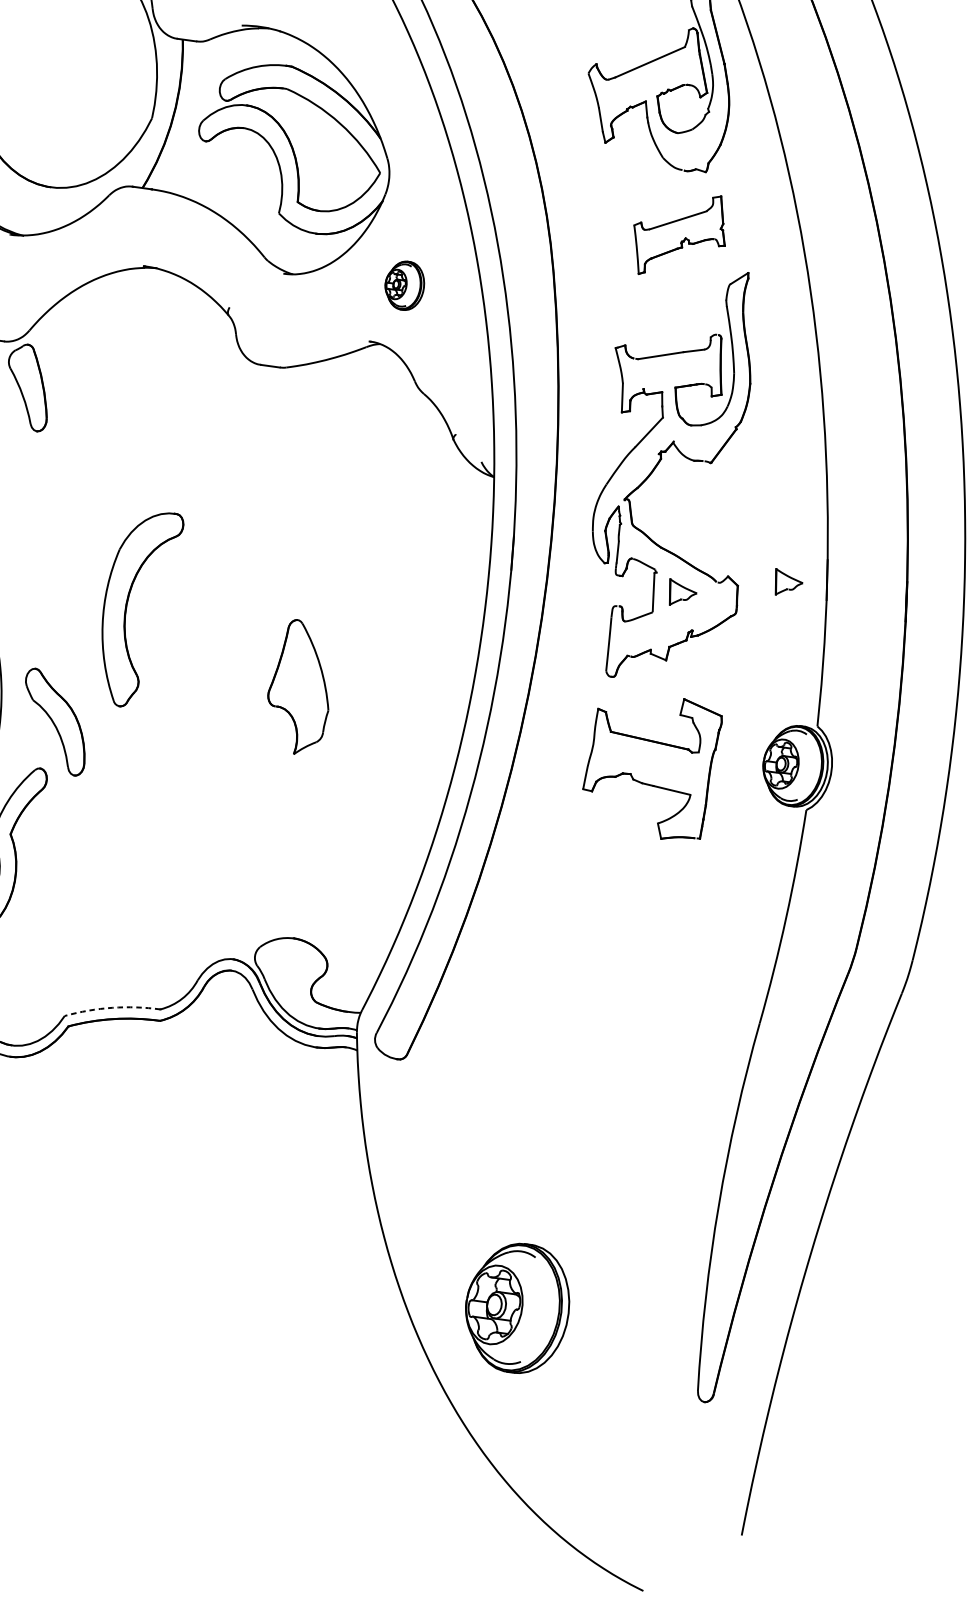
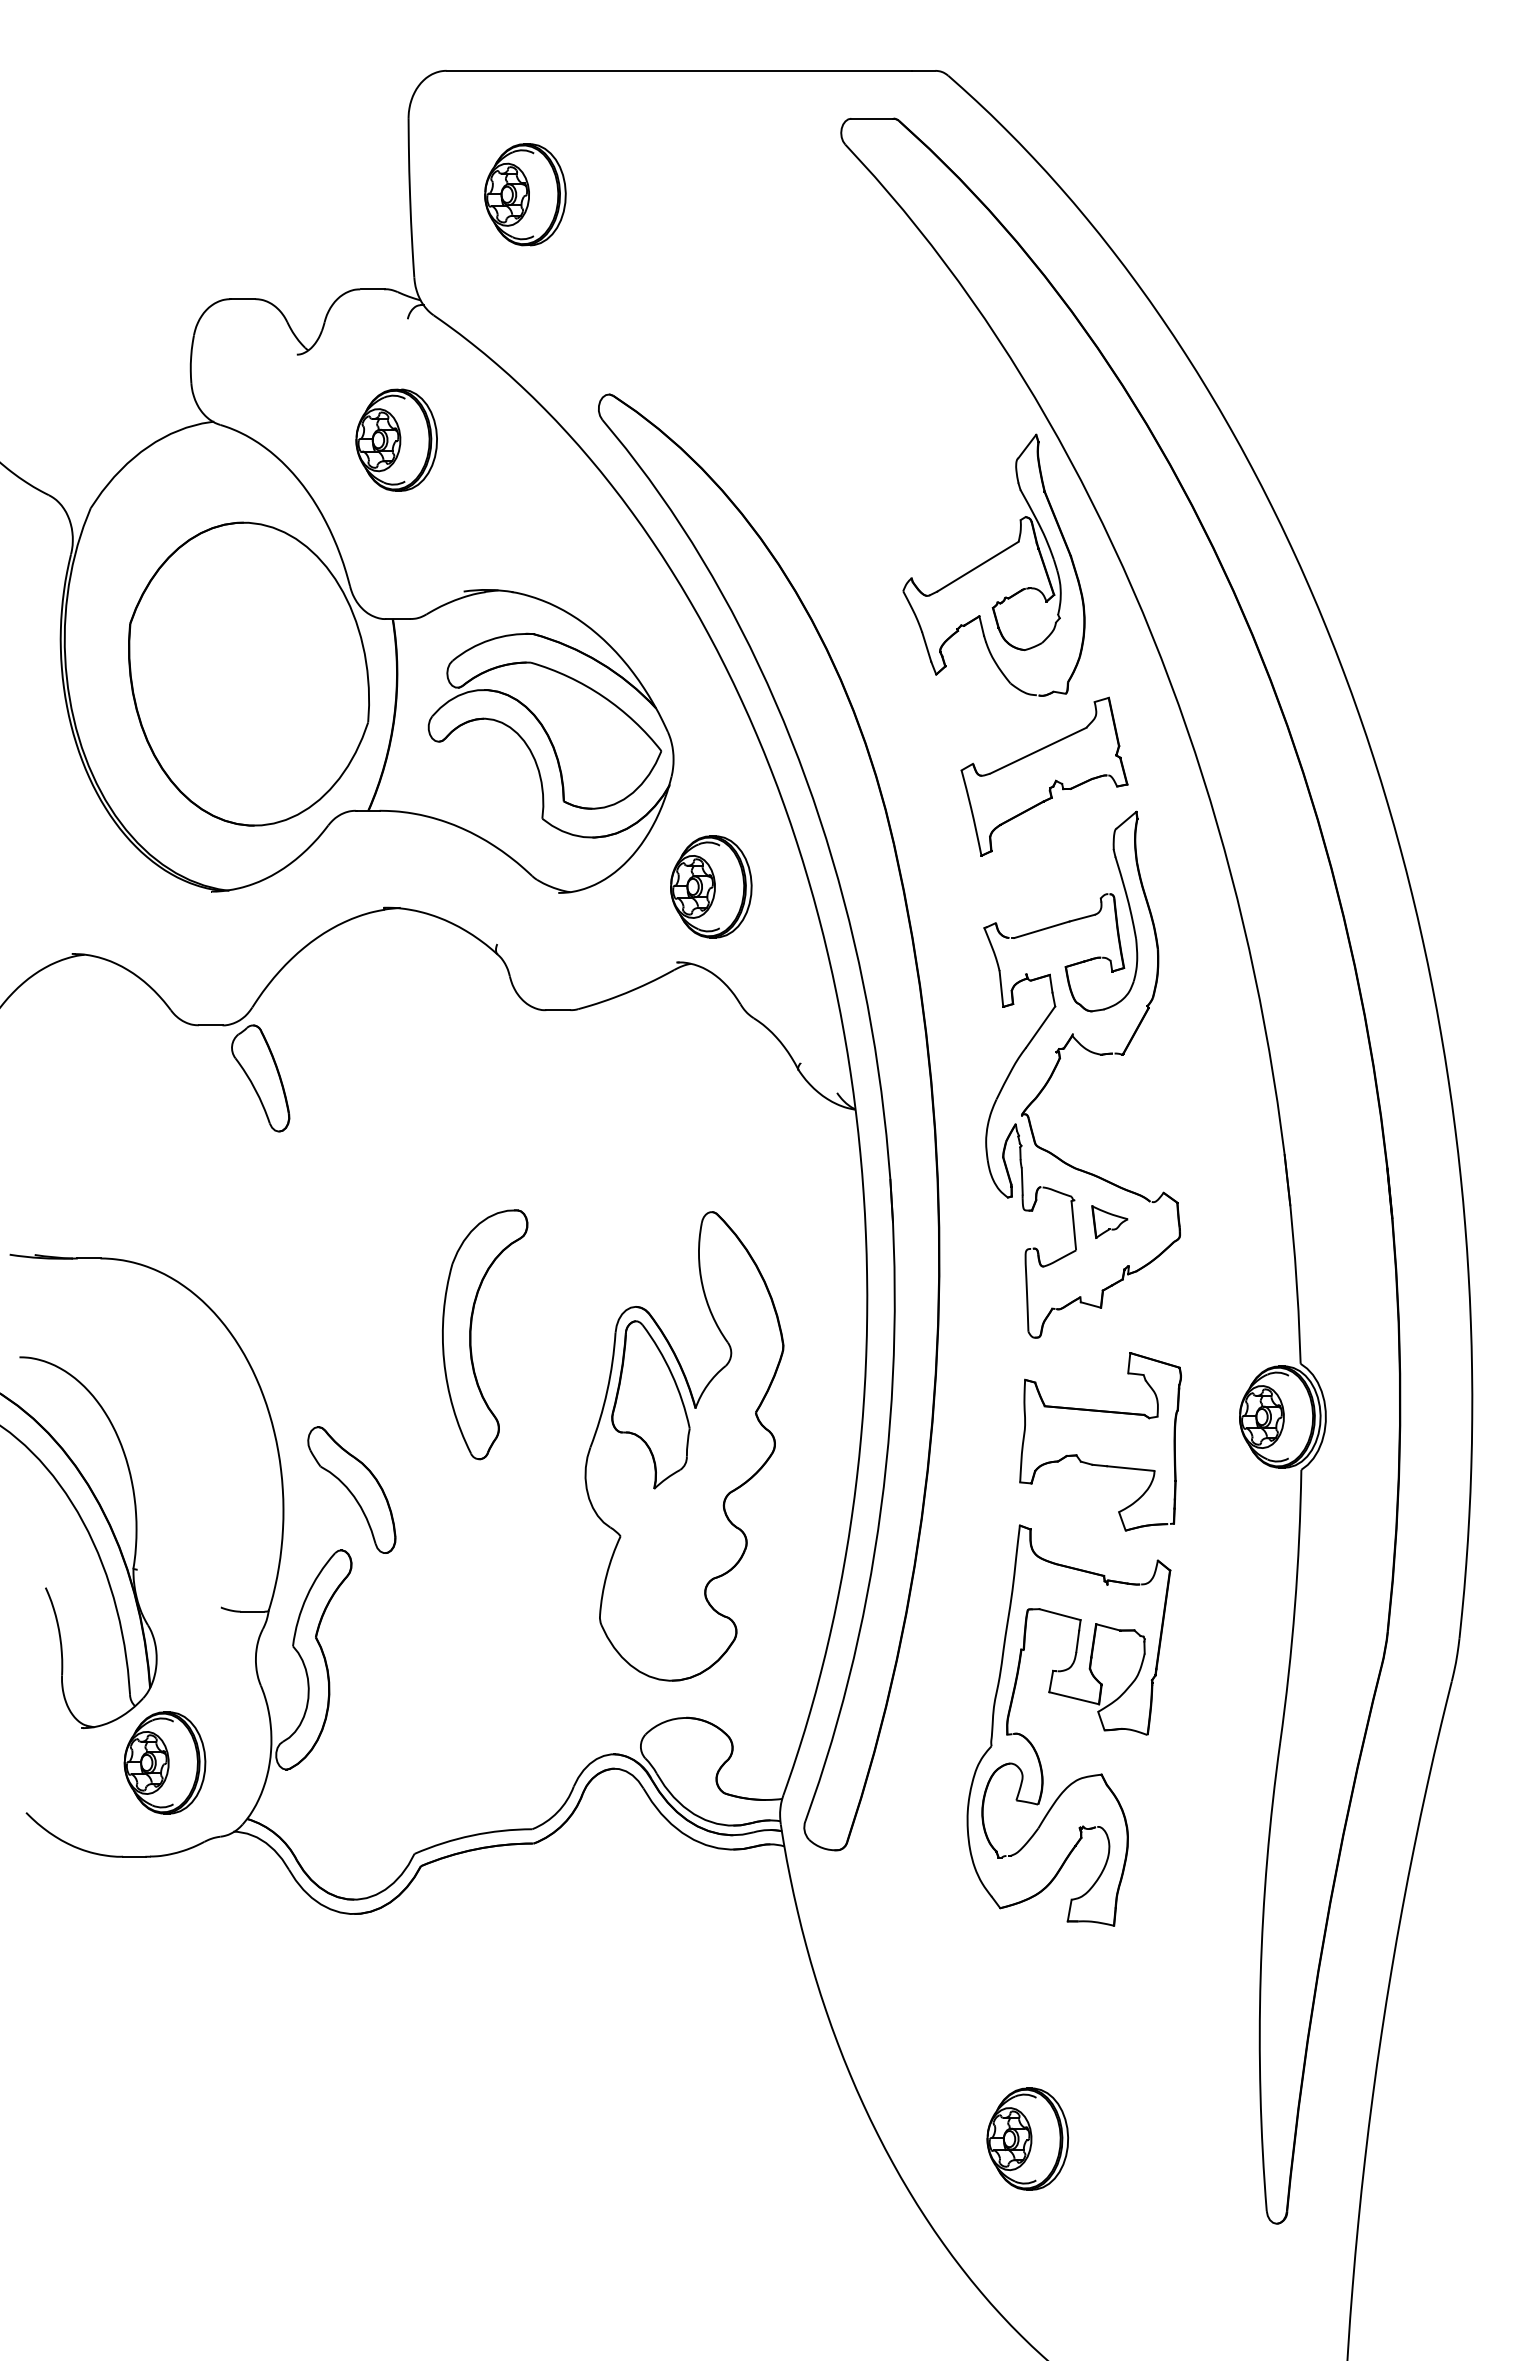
part: (679, 235) -> (1044, 776), size x1.43
part: (404, 285) -> (711, 886), size x1.67
part: (788, 582) -> (1239, 1190), removed
part: (127, 607) -> (471, 1334), moved
part: (322, 724) -> (684, 1446), added
part: (602, 966) -> (1074, 1699), added
arc: (112, 1007) -> (472, 1835), dashed -> solid
part: (517, 1307) -> (1027, 2138), size x0.62

